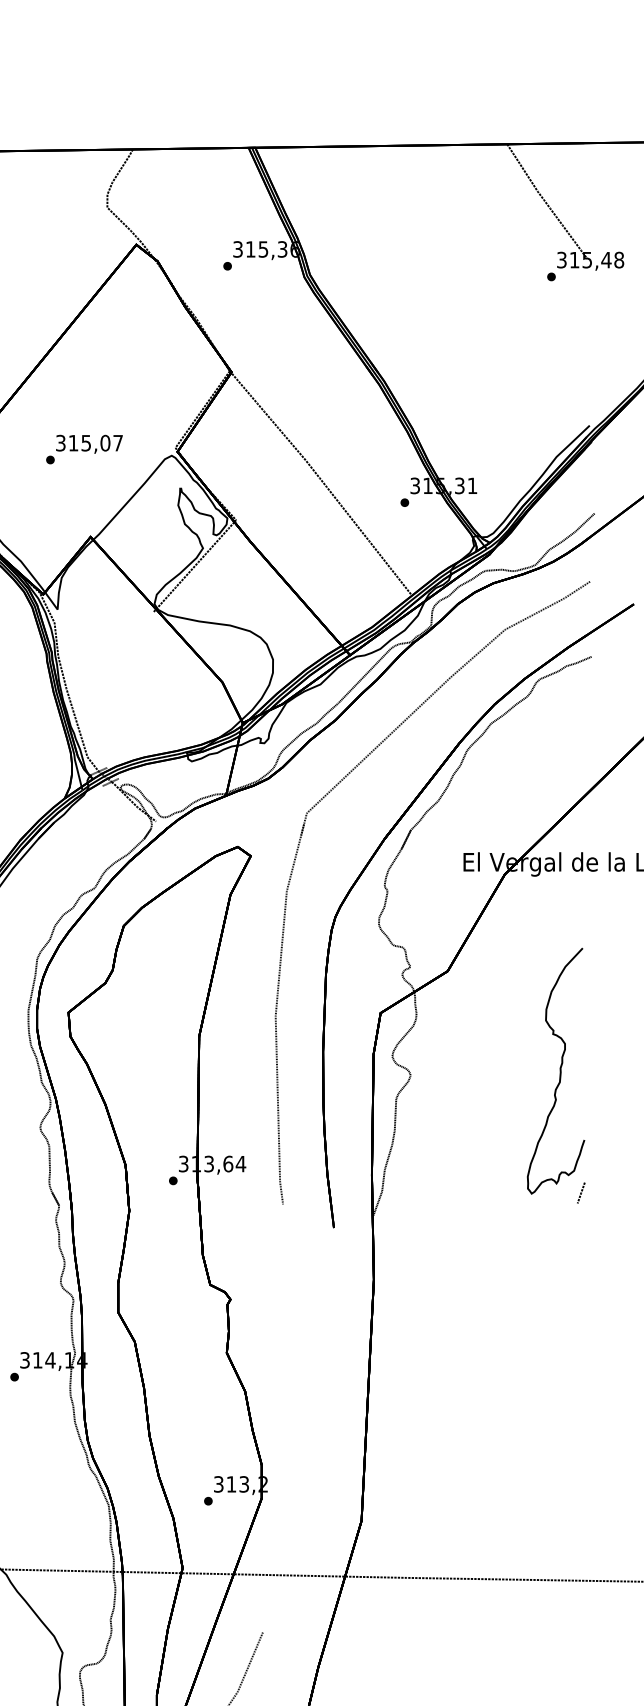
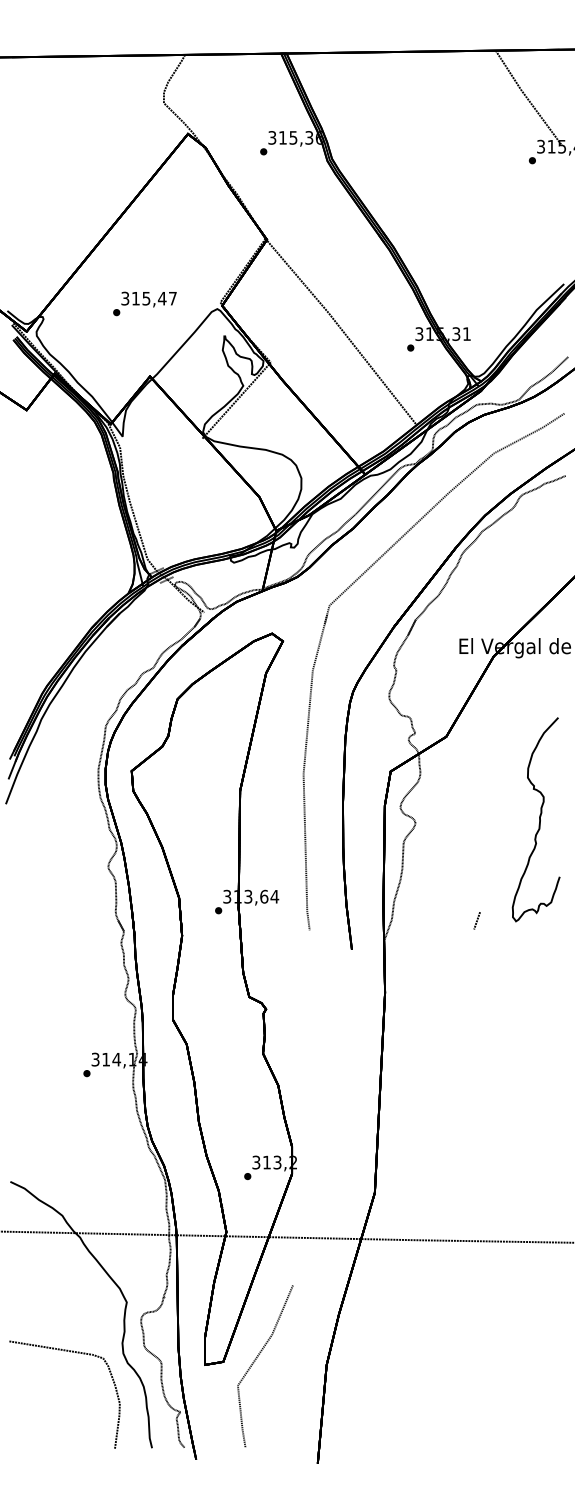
text: (104, 443) -> (161, 298), 315,07 -> 315,47
line: (580, 1192) -> (476, 920), moved

